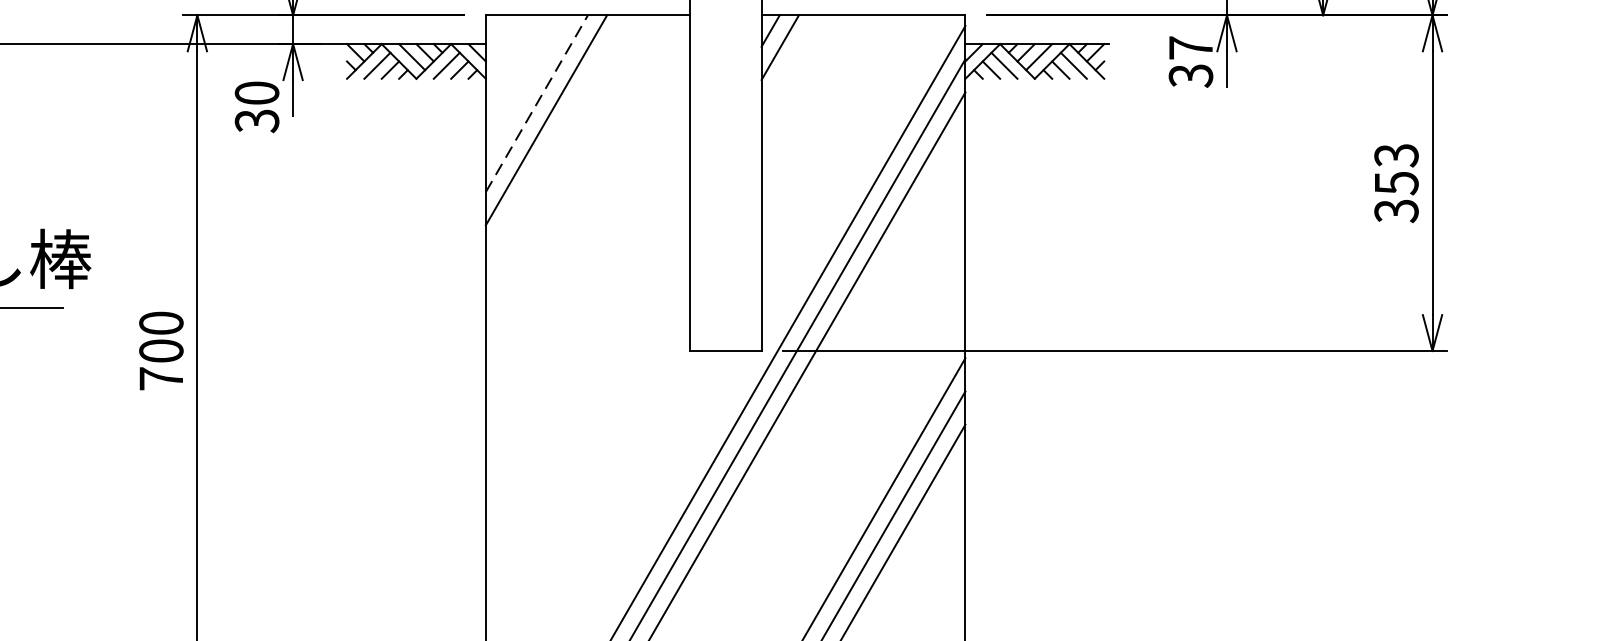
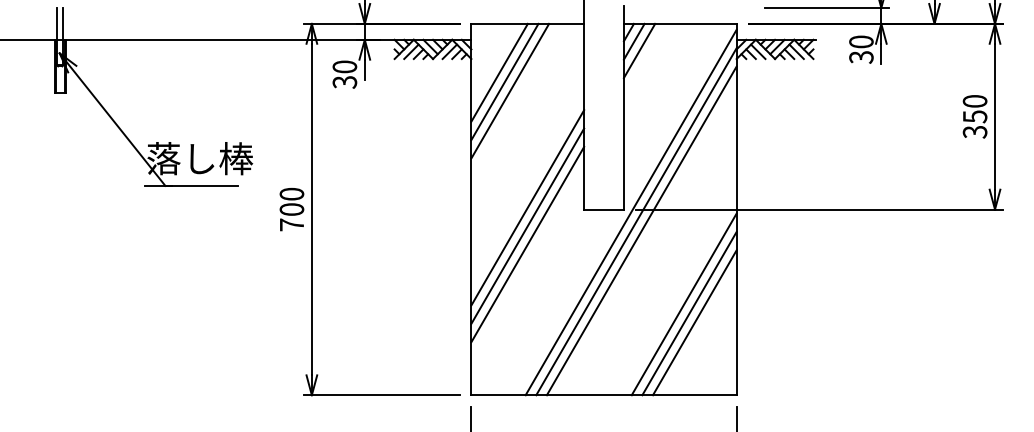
text: (1191, 47) -> (861, 41), 37 -> 30
line: (789, 63) -> (639, 50), added
line: (536, 103) -> (499, 72), dashed -> solid
line: (556, 135) -> (510, 90), added
text: (1395, 155) -> (974, 101), 353 -> 350
line: (587, 347) -> (527, 207), added
line: (587, 379) -> (527, 225), added
line: (587, 414) -> (527, 244), added

